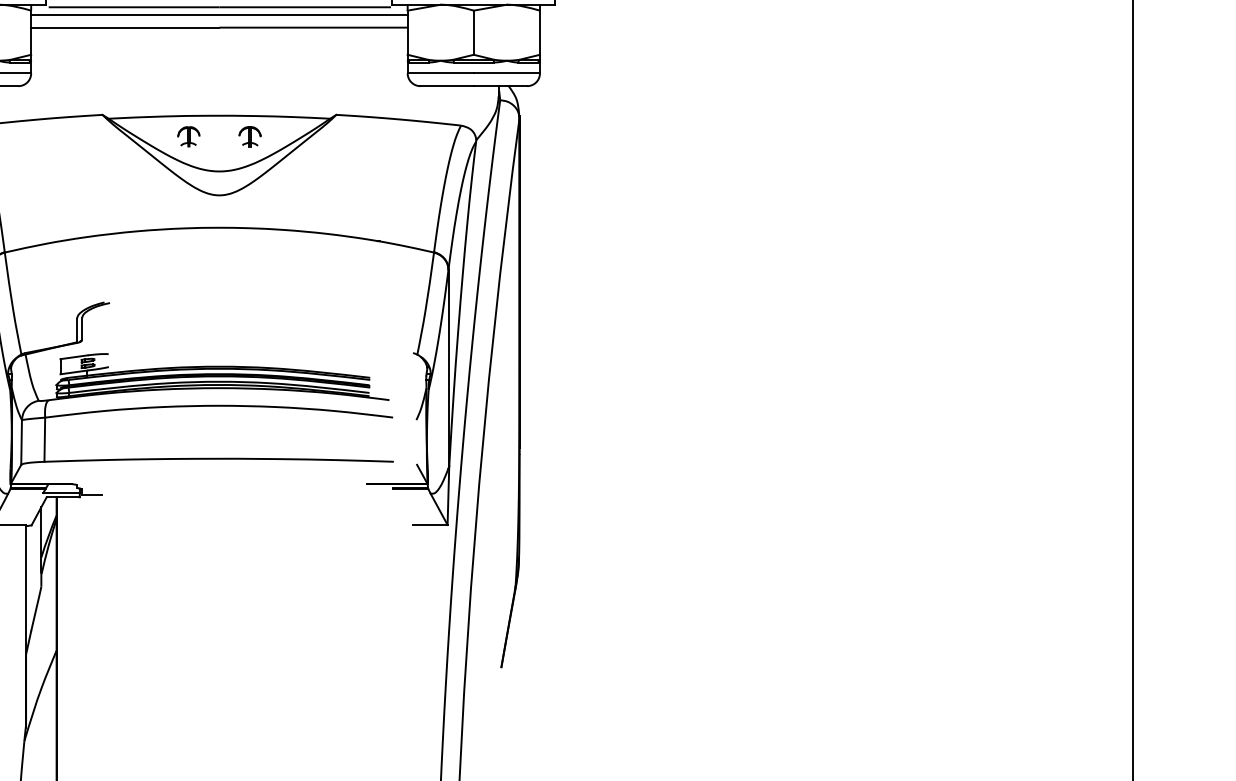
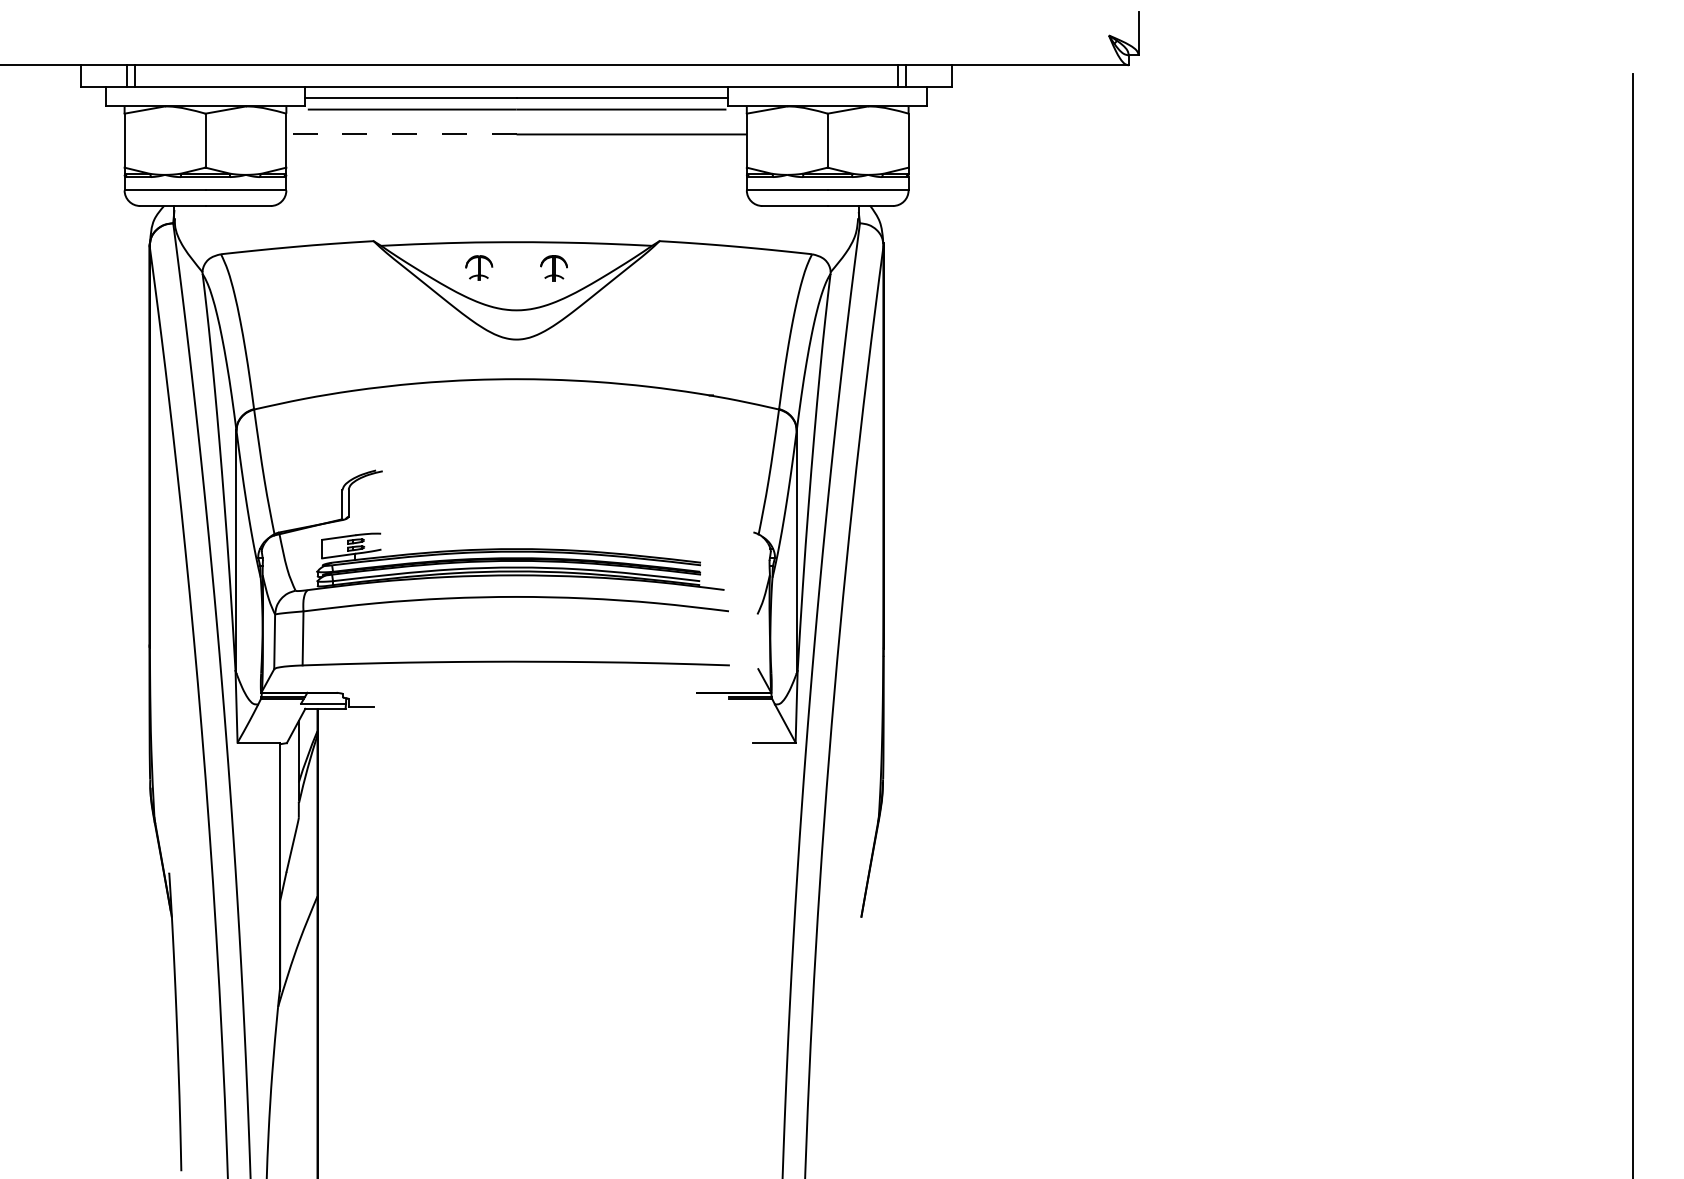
line: (219, 14) -> (516, 118), removed
line: (125, 27) -> (401, 134), solid -> dashed

